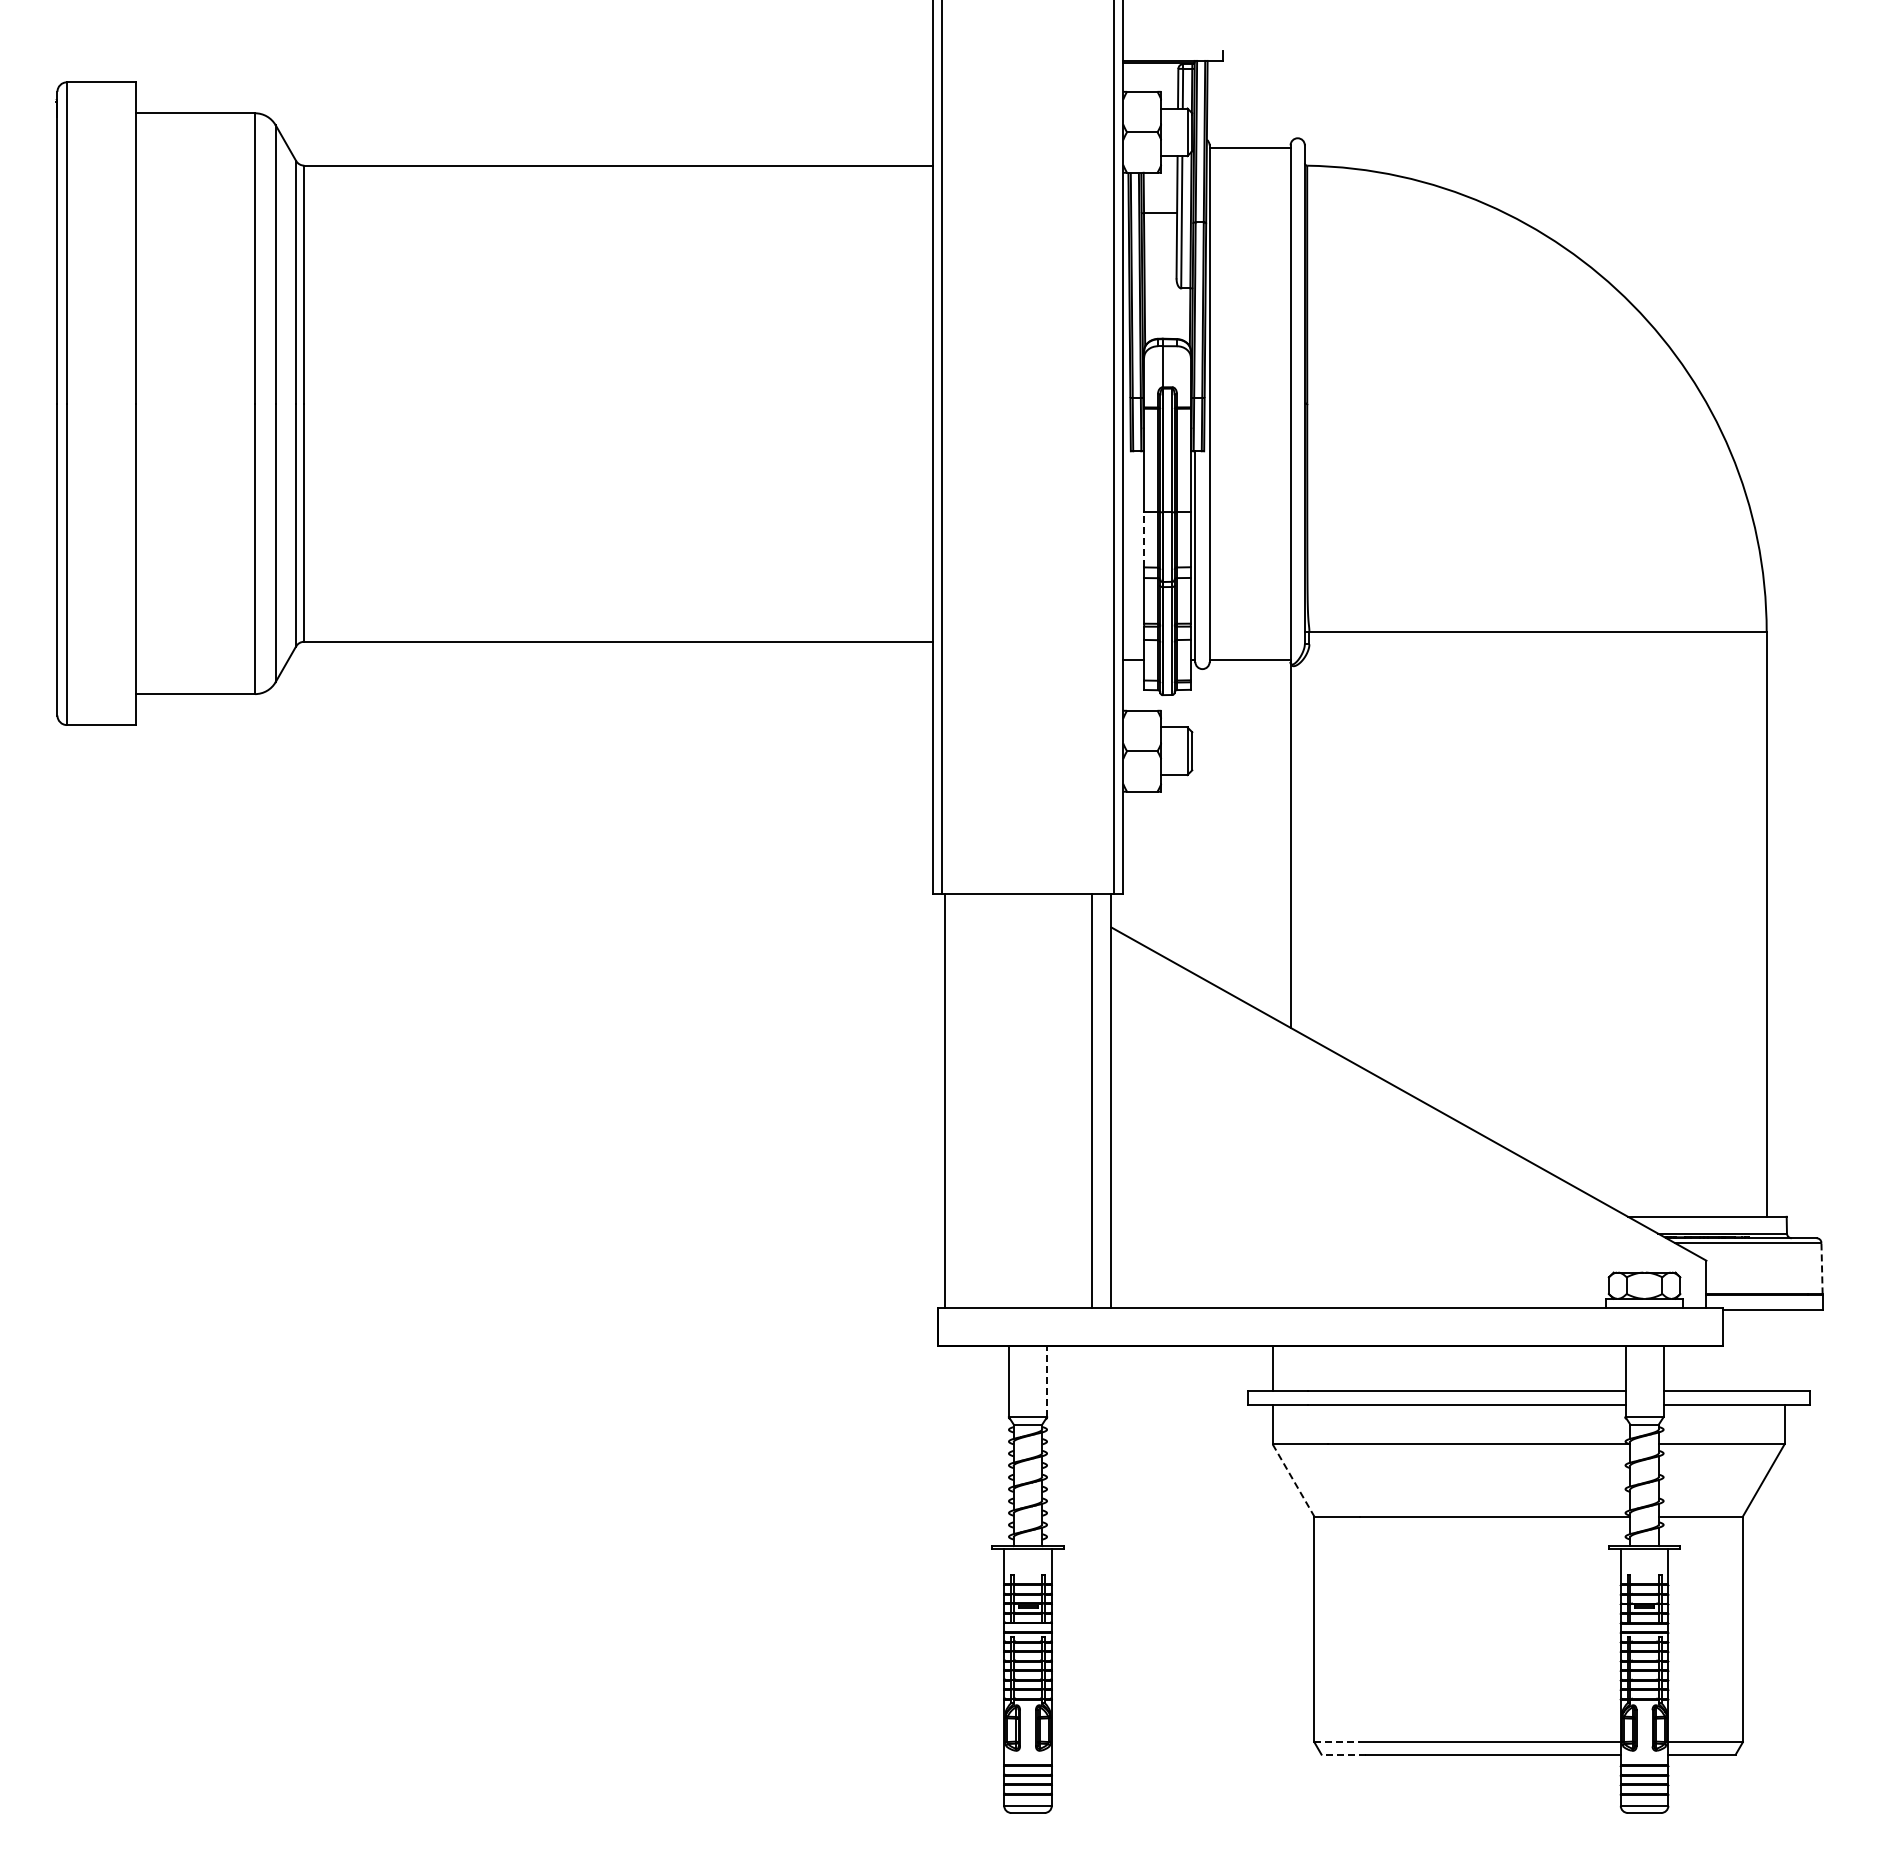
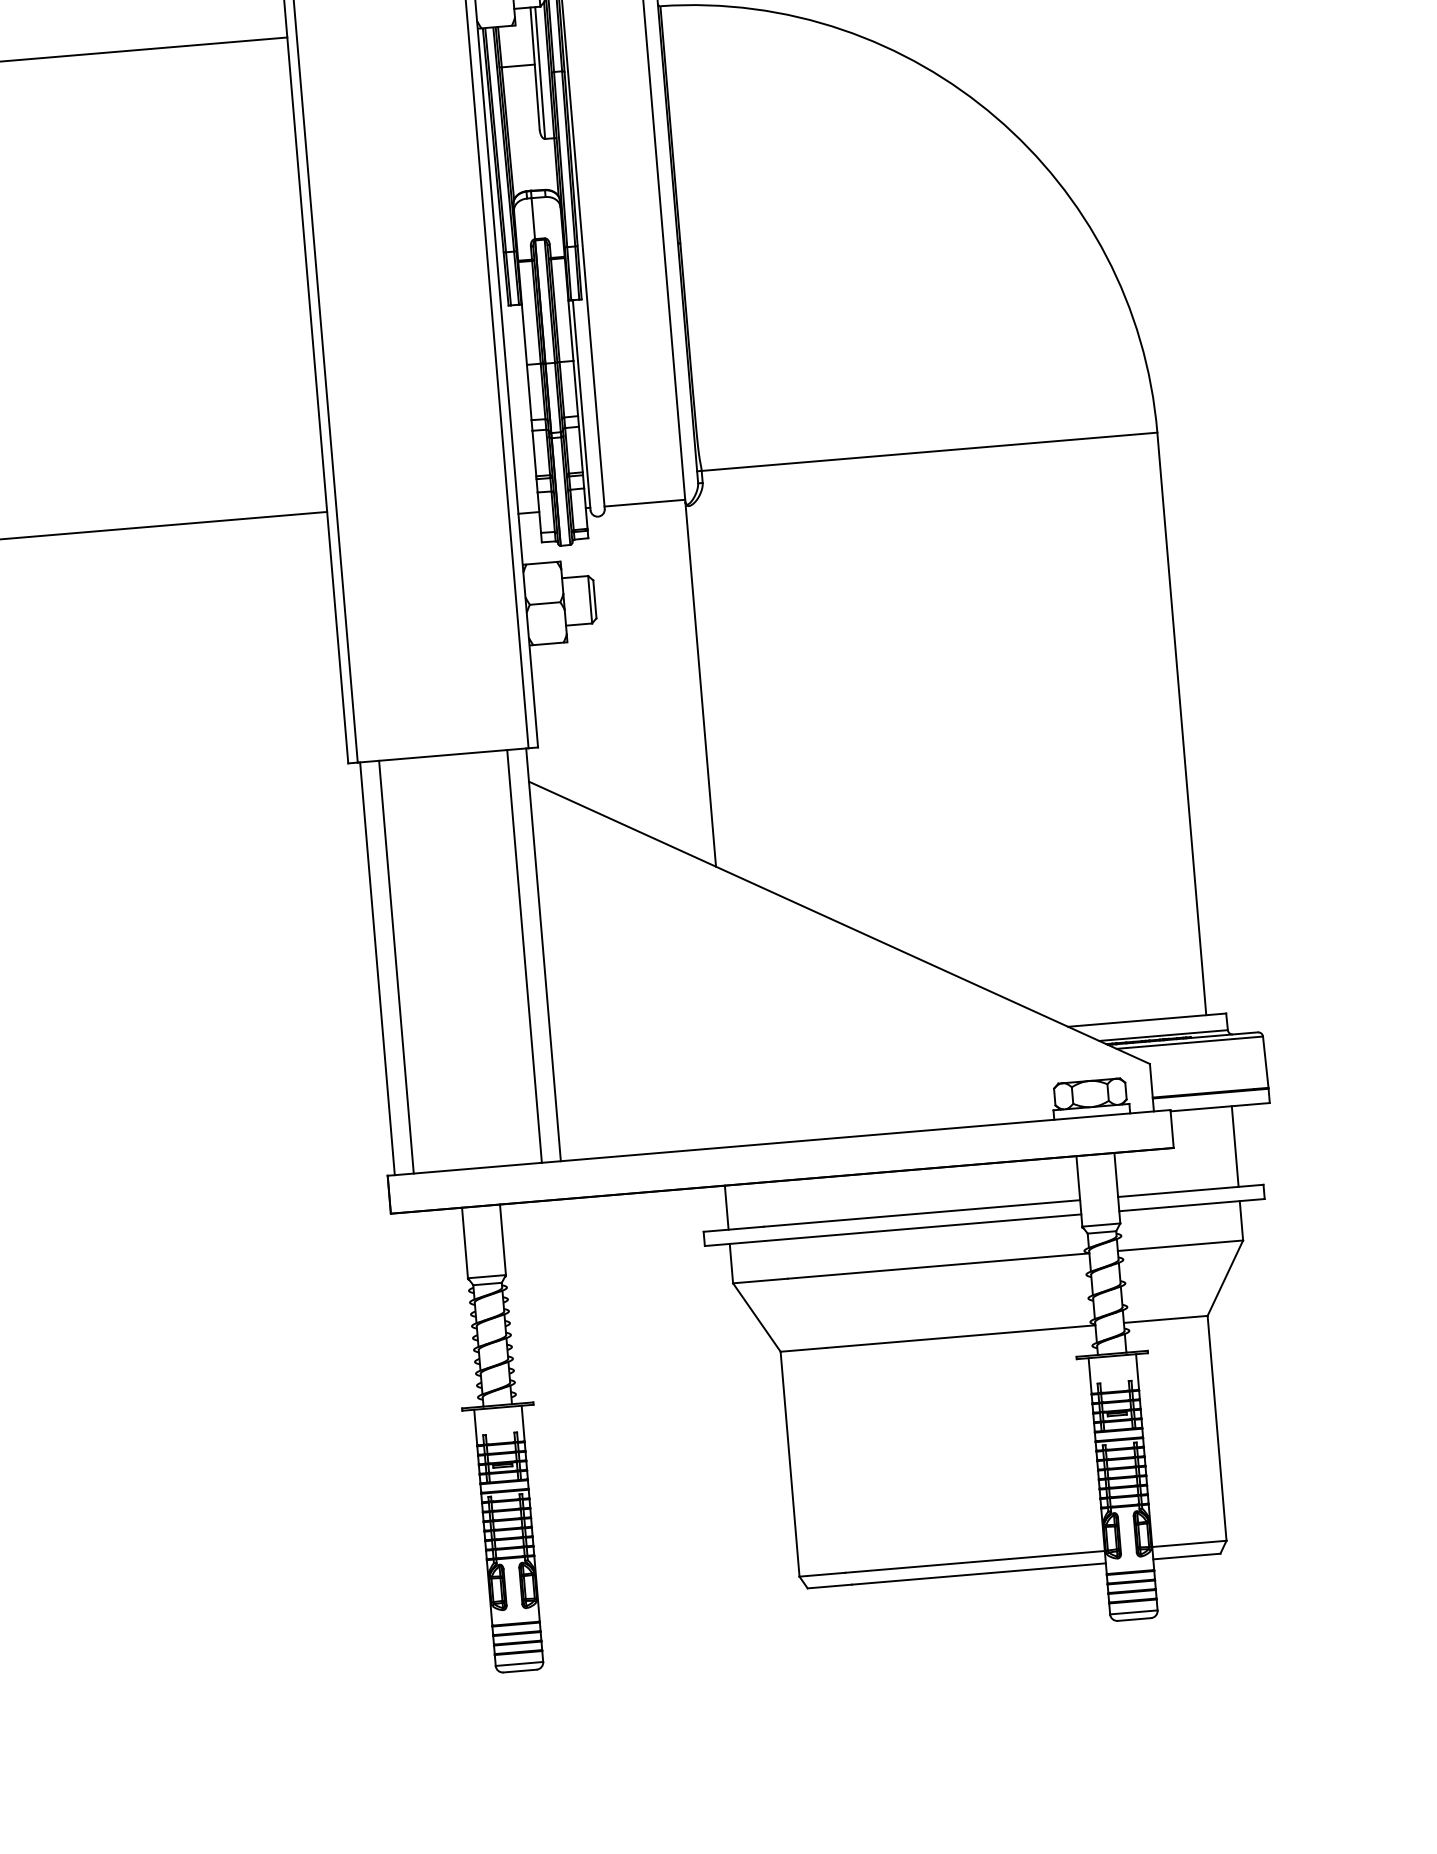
line: (1144, 539) -> (529, 392), dashed -> solid
line: (963, 1101) -> (396, 967), added
line: (1822, 1268) -> (1266, 1062), dashed -> solid
line: (1784, 1349) -> (1235, 1145), added
line: (1047, 1381) -> (503, 1239), dashed -> solid
line: (1293, 1480) -> (756, 1317), dashed -> solid
line: (1337, 1742) -> (822, 1574), dashed -> solid
line: (1343, 1754) -> (829, 1586), dashed -> solid

